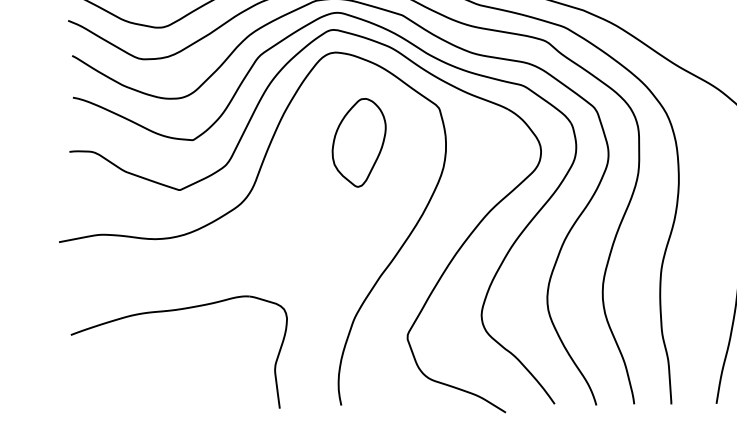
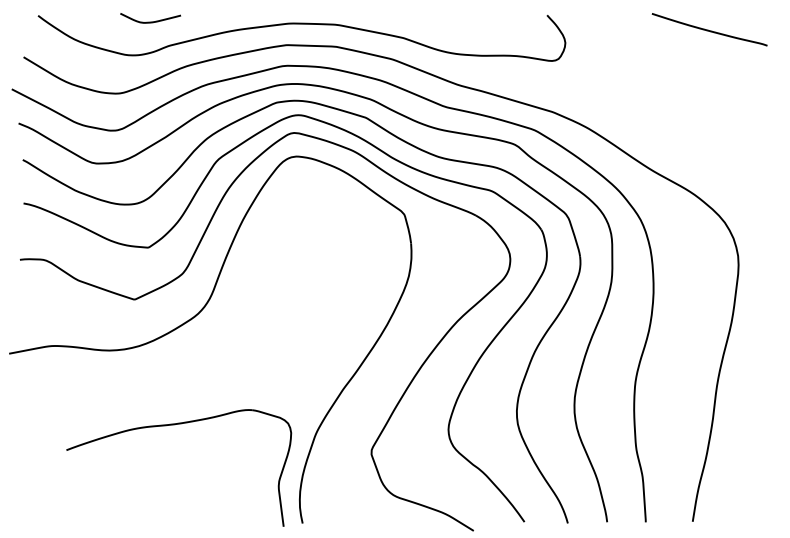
part: (358, 142) -> (320, 250), removed
part: (174, 311) -> (174, 425), moved

